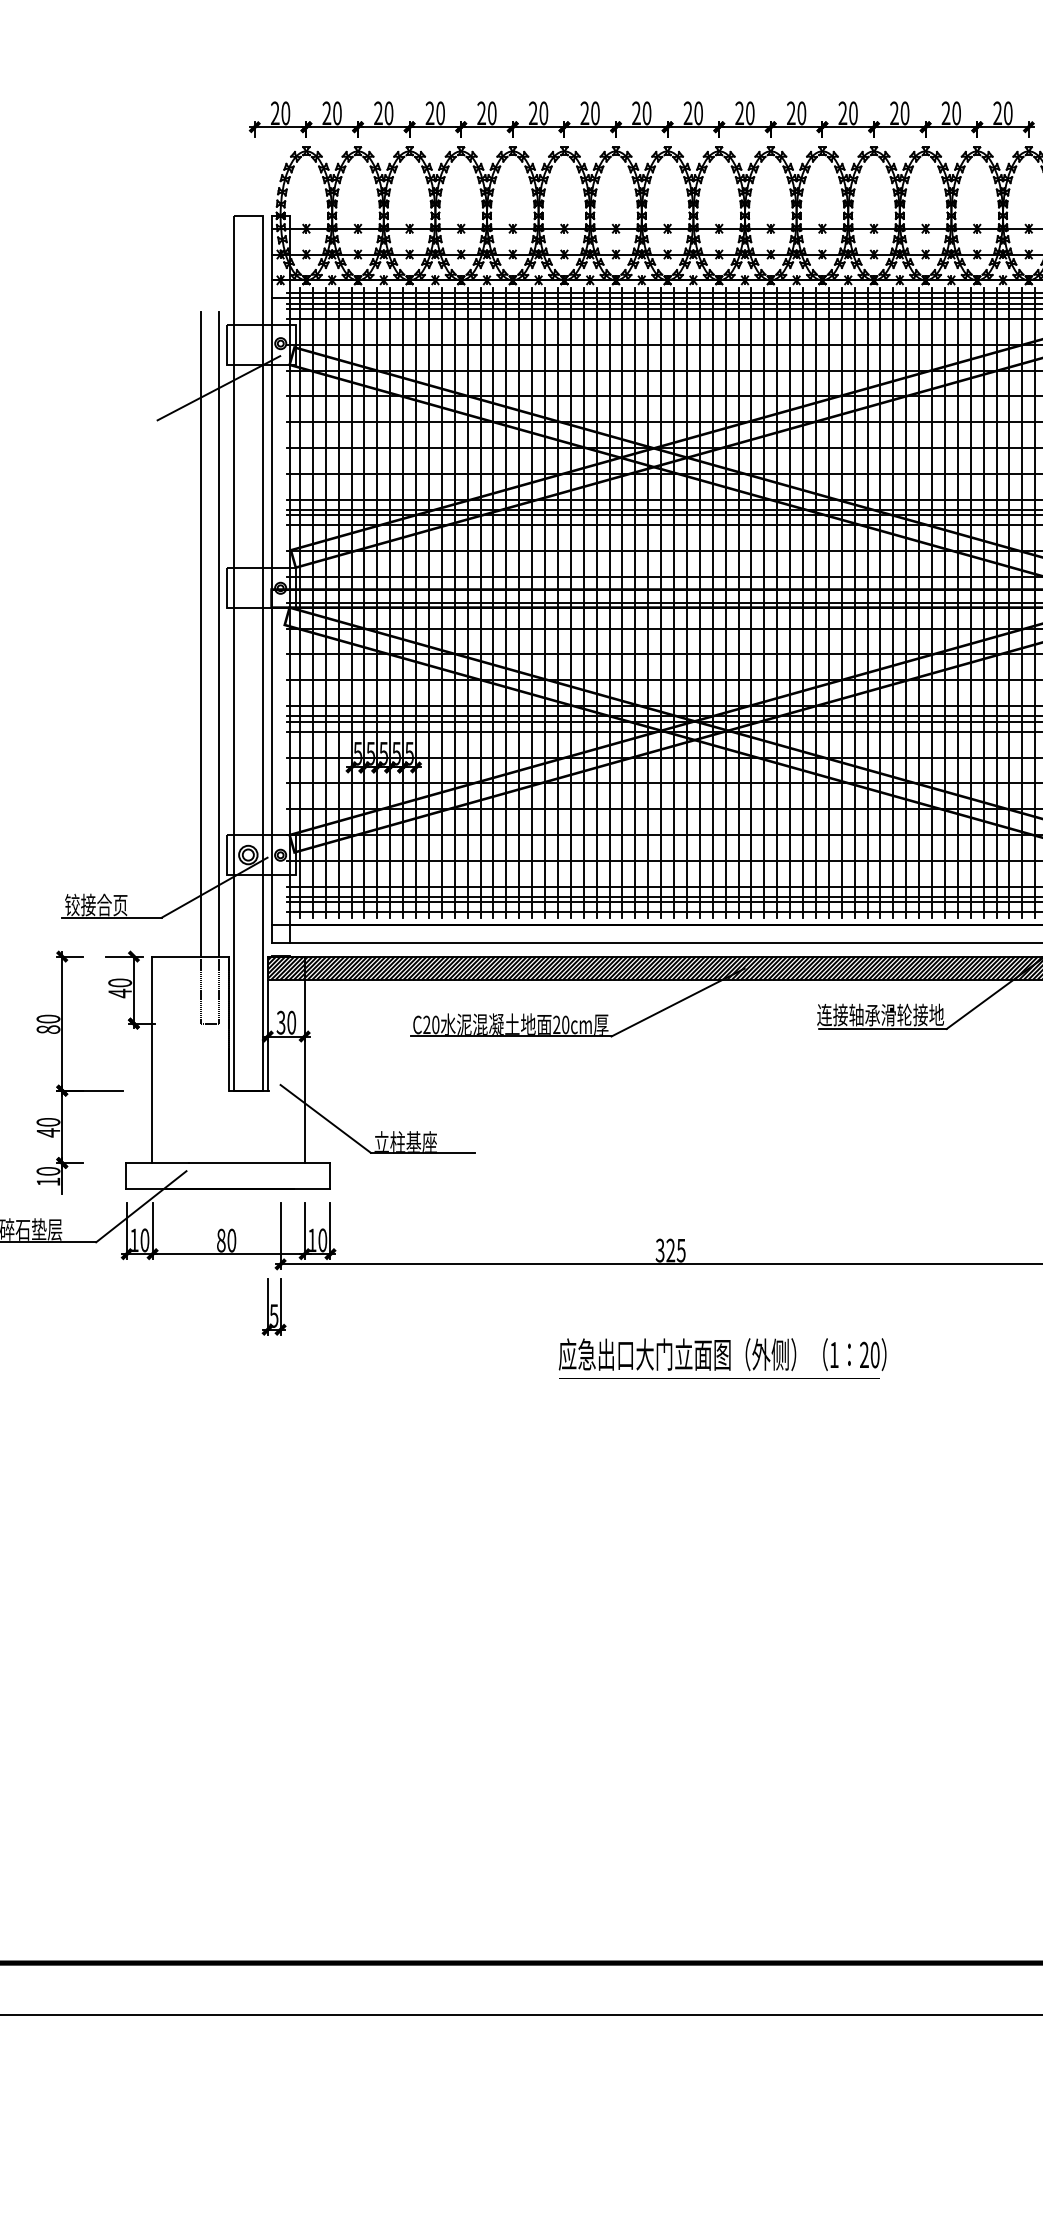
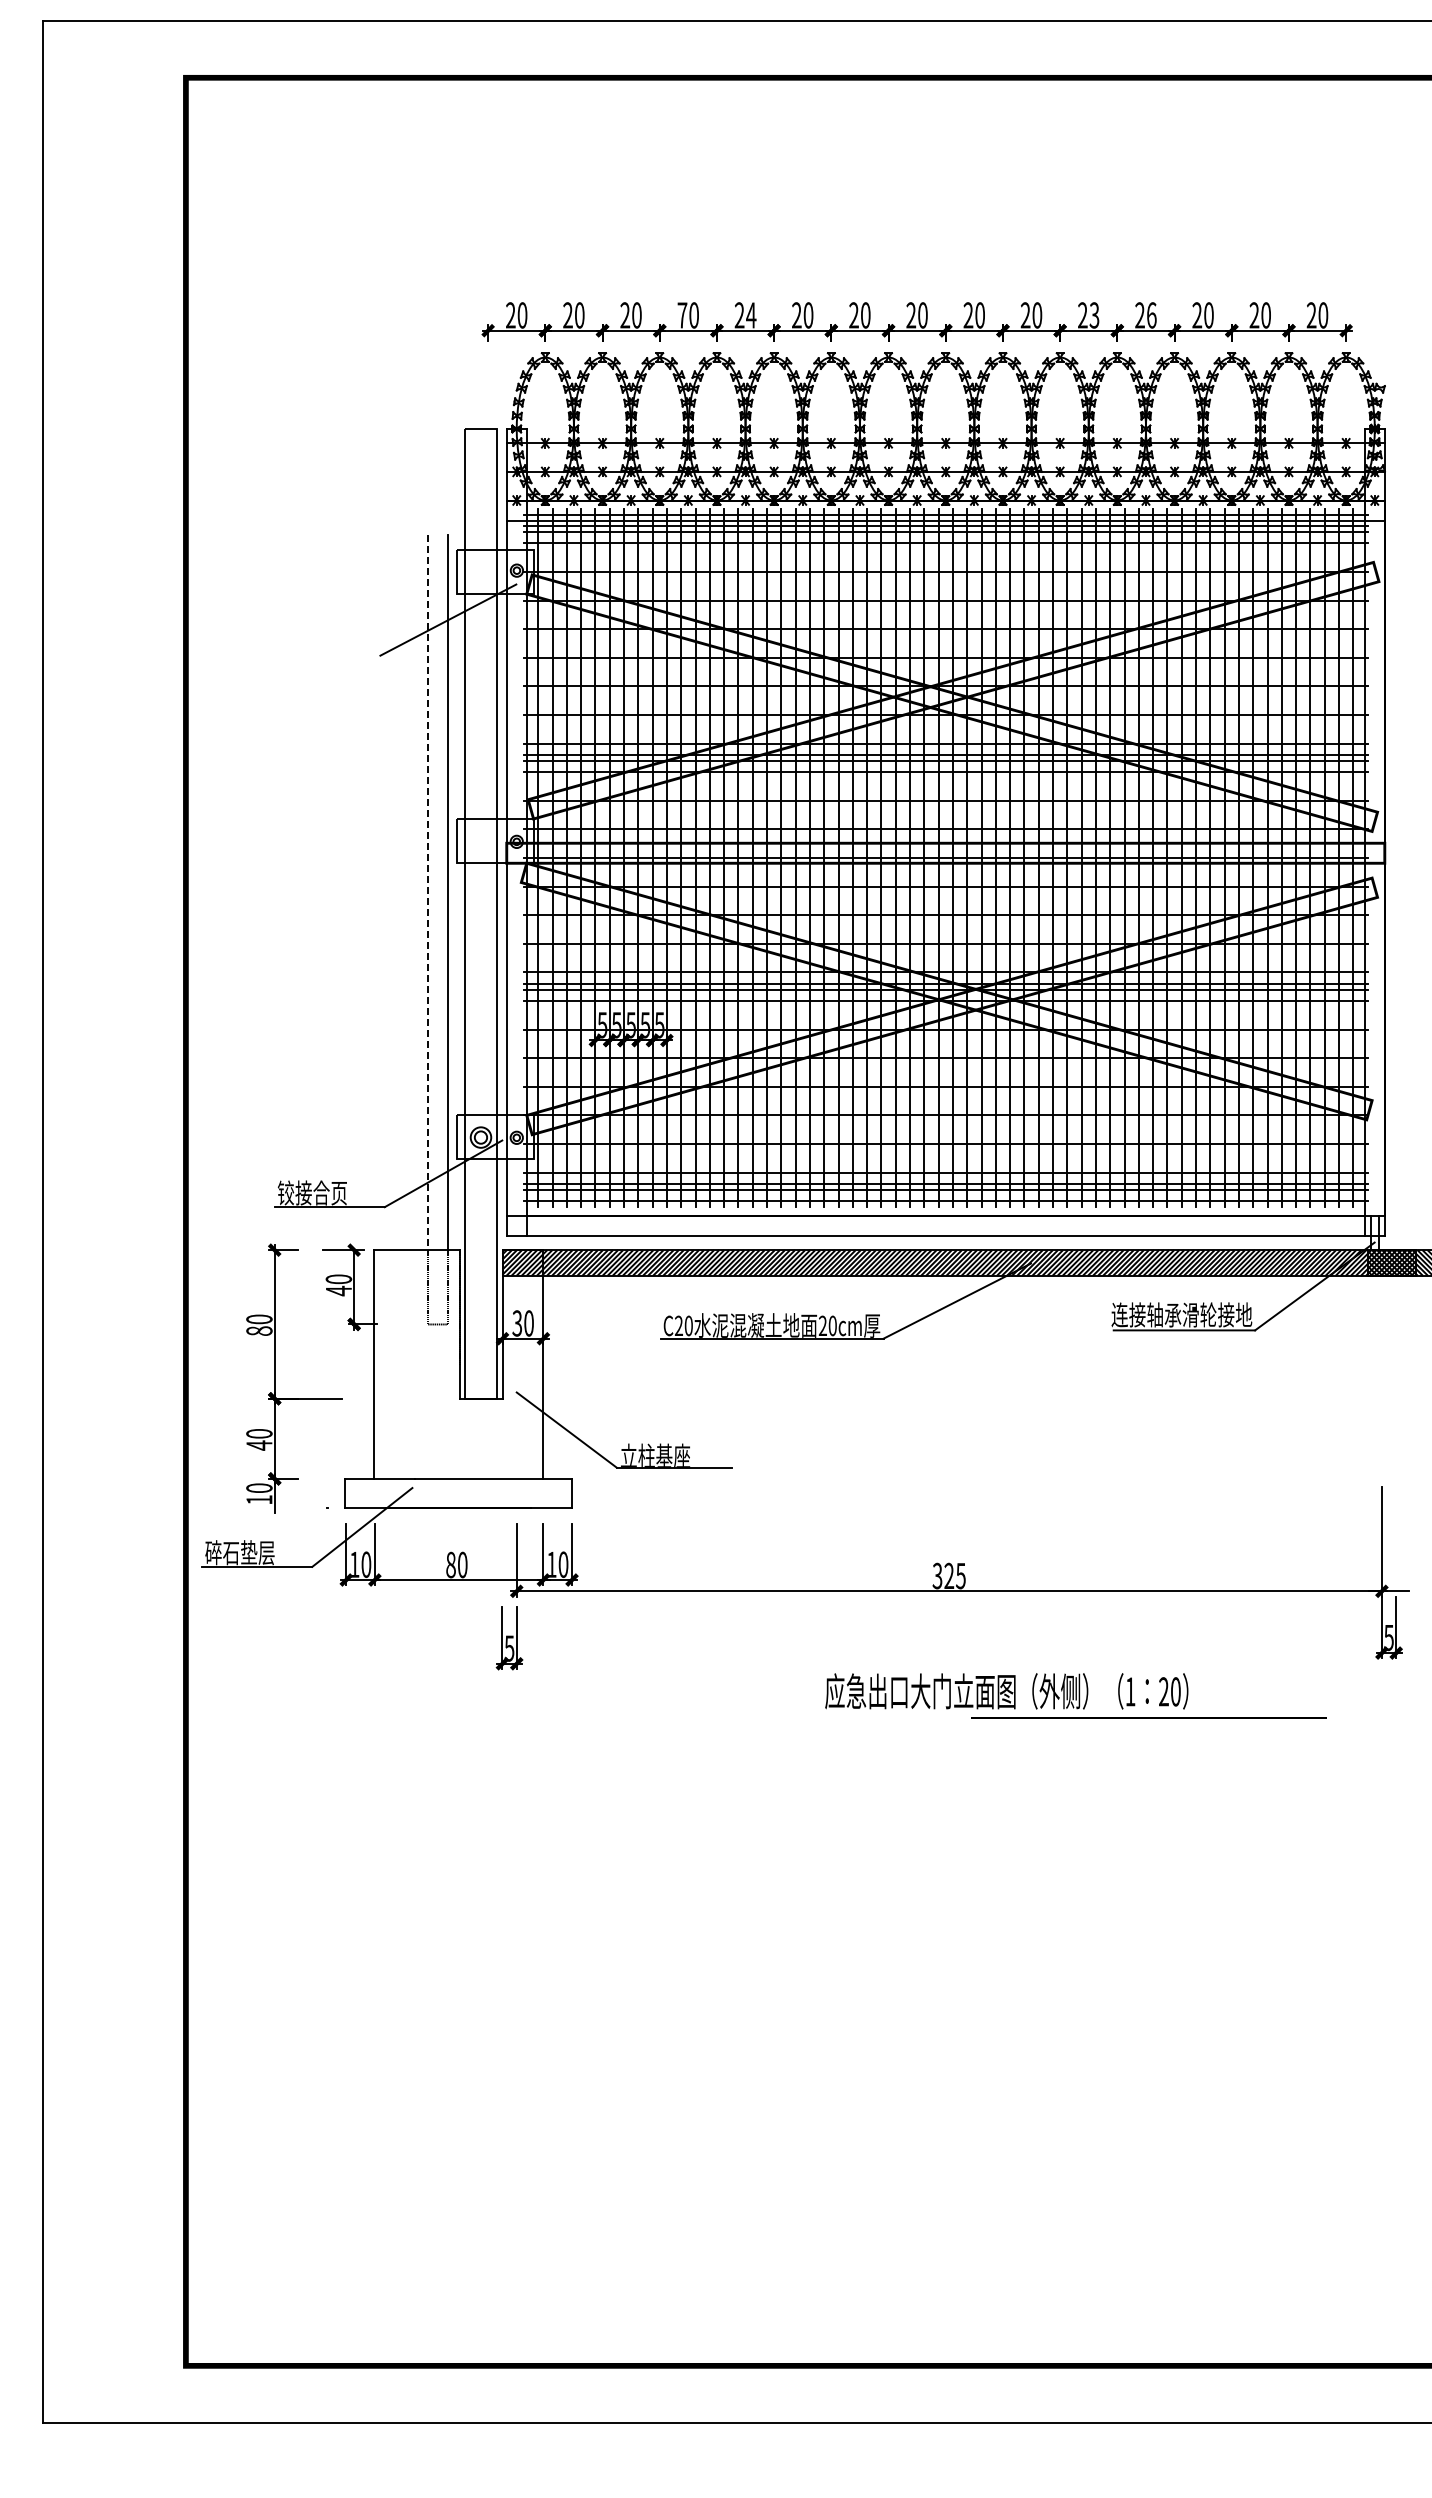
text: (430, 113) -> (682, 315), 20 -> 70
text: (492, 113) -> (751, 315), 20 -> 24
text: (801, 113) -> (1094, 315), 20 -> 23
text: (853, 113) -> (1151, 315), 20 -> 26
line: (200, 633) -> (428, 892), solid -> dashed
line: (718, 1378) -> (1148, 1717), moved

